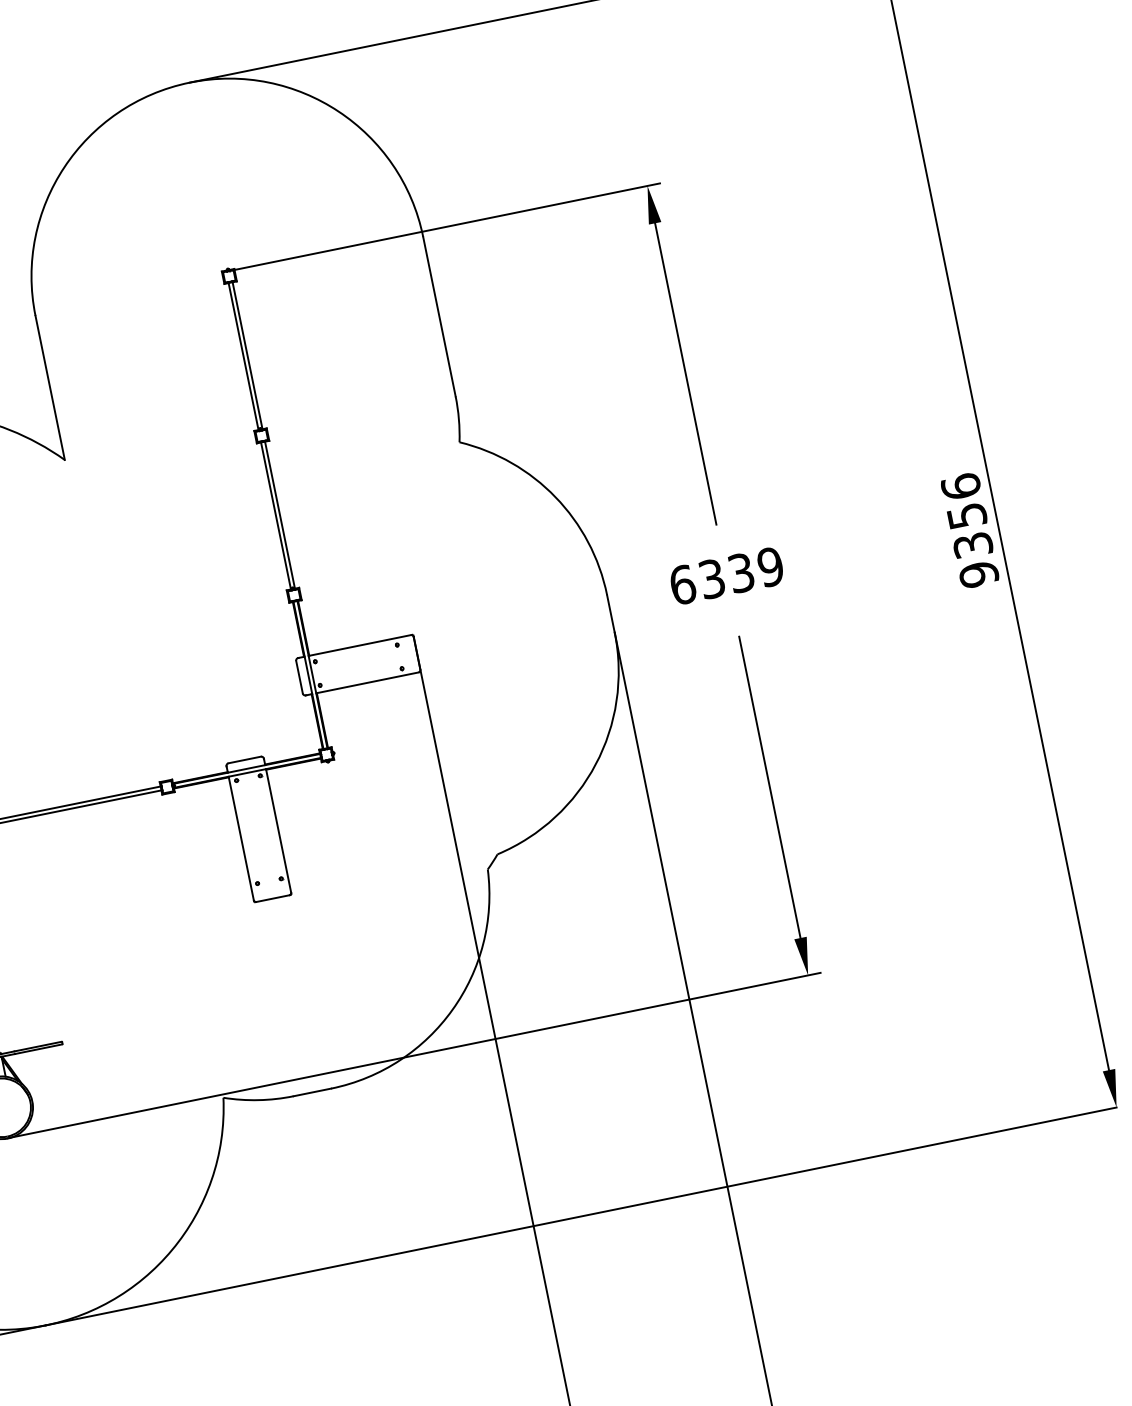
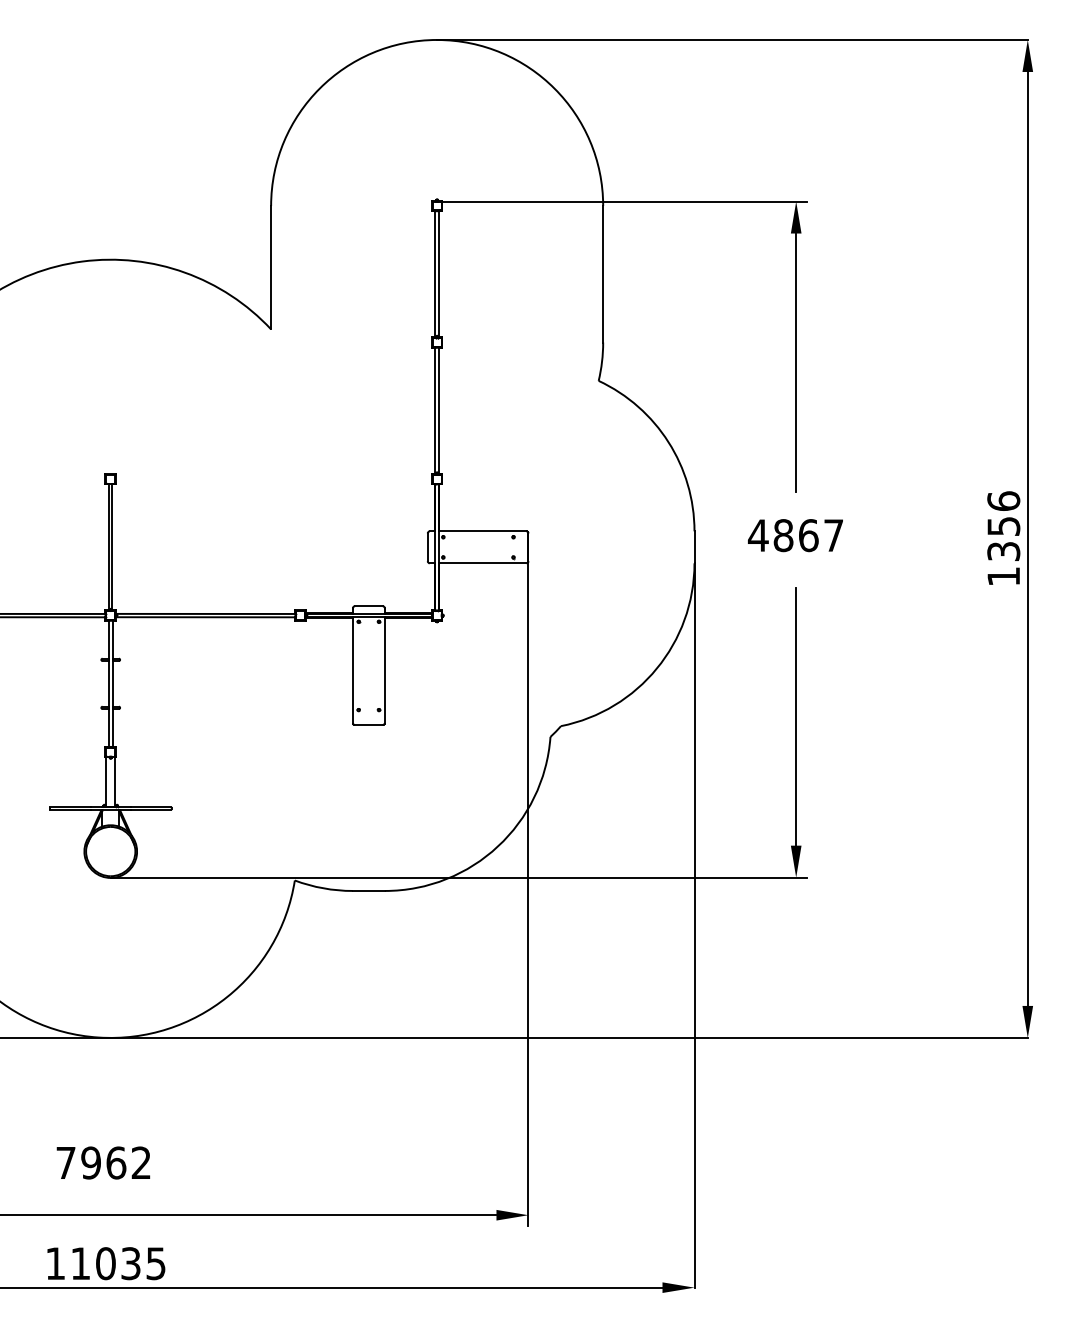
text: (978, 574) -> (1003, 576), 9356 -> 1356
text: (726, 576) -> (795, 535), 6339 -> 4867

